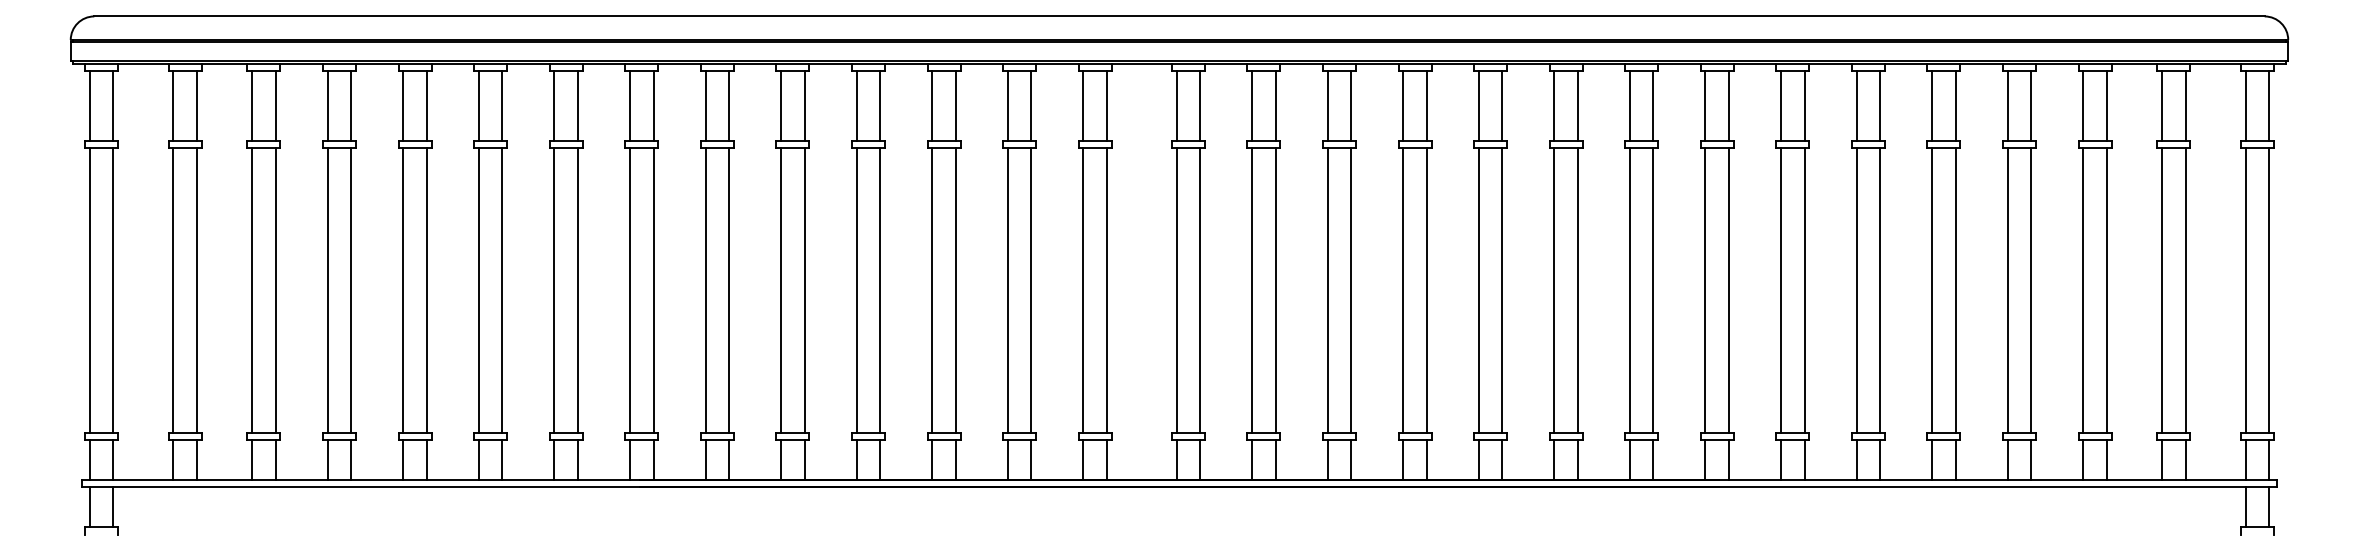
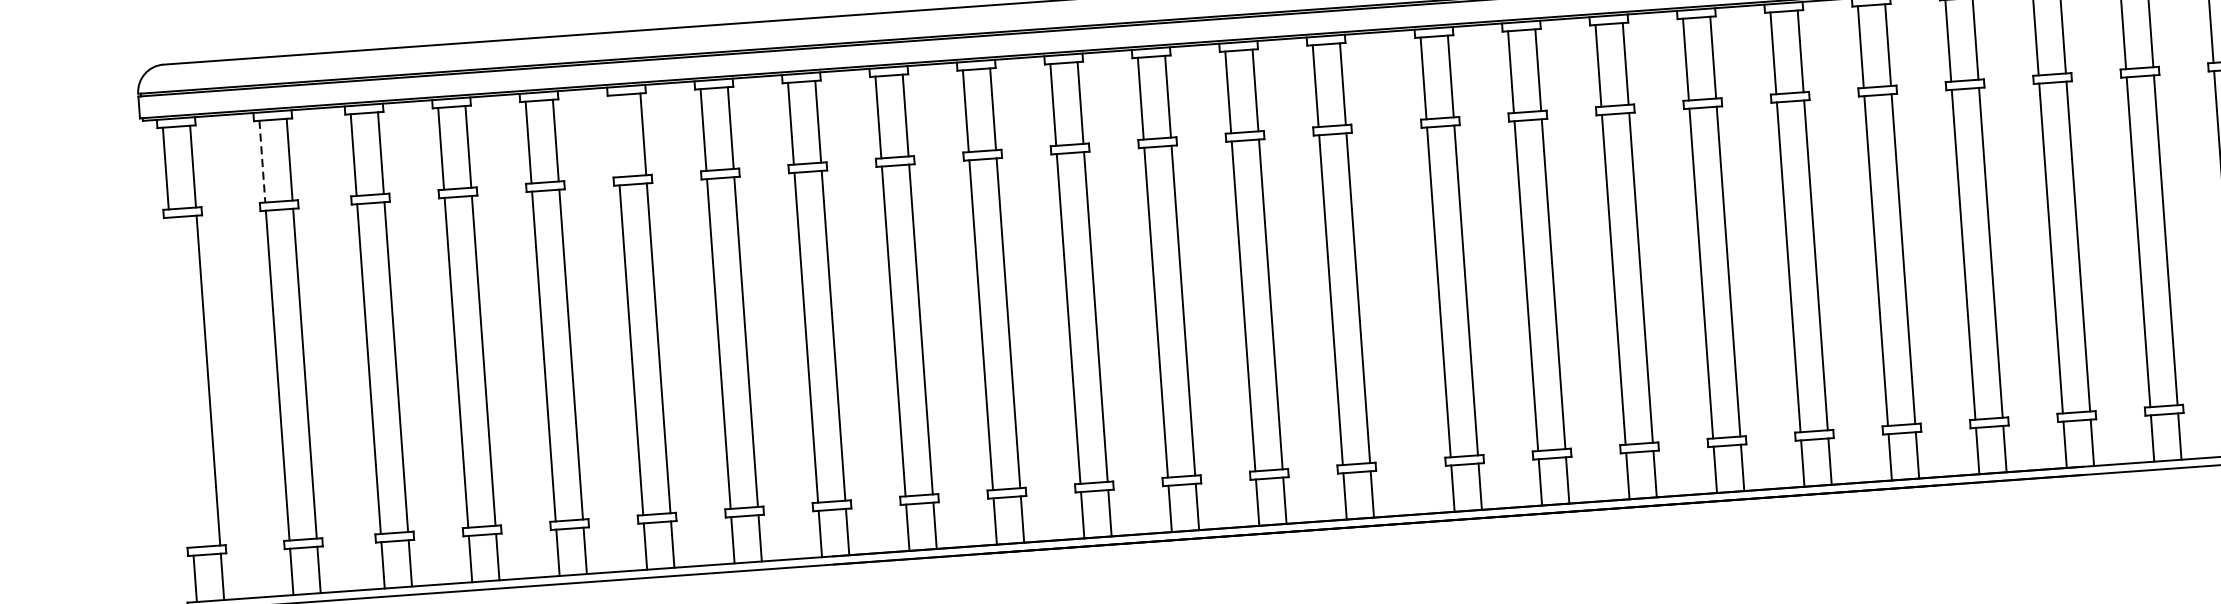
line: (478, 105) -> (615, 135), removed
line: (173, 106) -> (262, 162), solid -> dashed
line: (89, 290) -> (180, 382), removed

